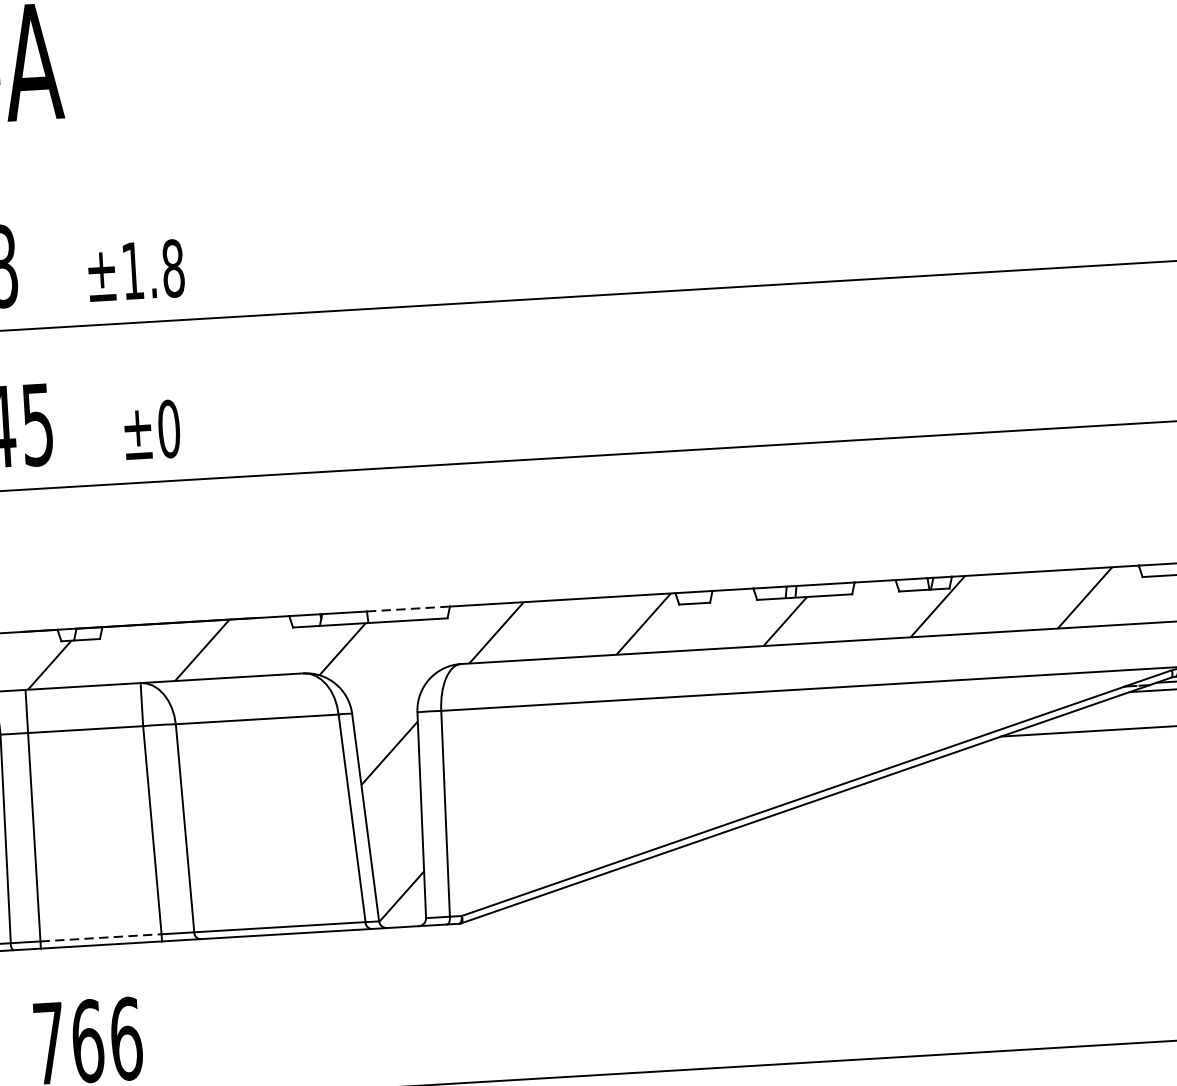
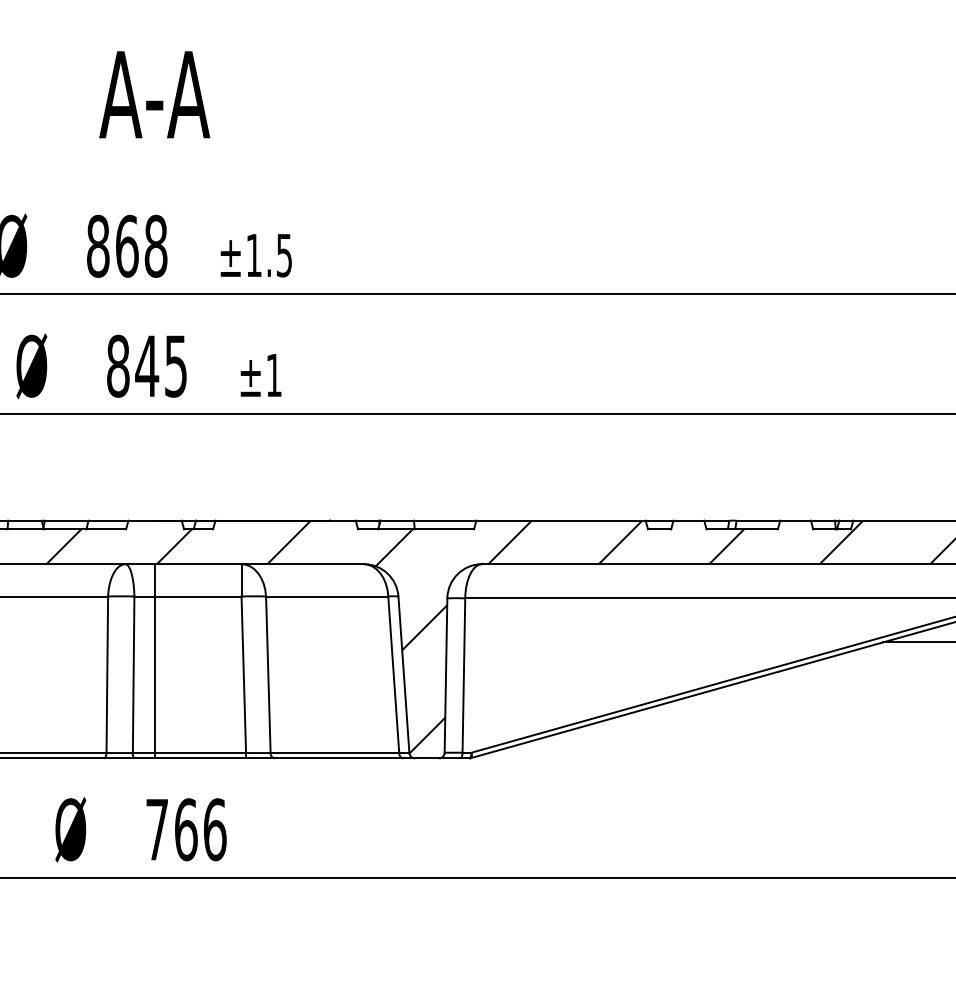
text: (173, 268) -> (284, 255), ±1.8 -> ±1.5
text: (169, 429) -> (274, 375), ±0 -> ±1
line: (408, 608) -> (445, 520), dashed -> solid
line: (102, 938) -> (201, 753), dashed -> solid

